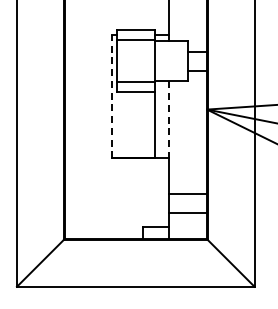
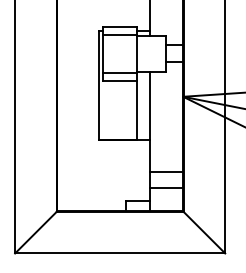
line: (112, 96) -> (99, 85), dashed -> solid
line: (169, 119) -> (149, 105), dashed -> solid

